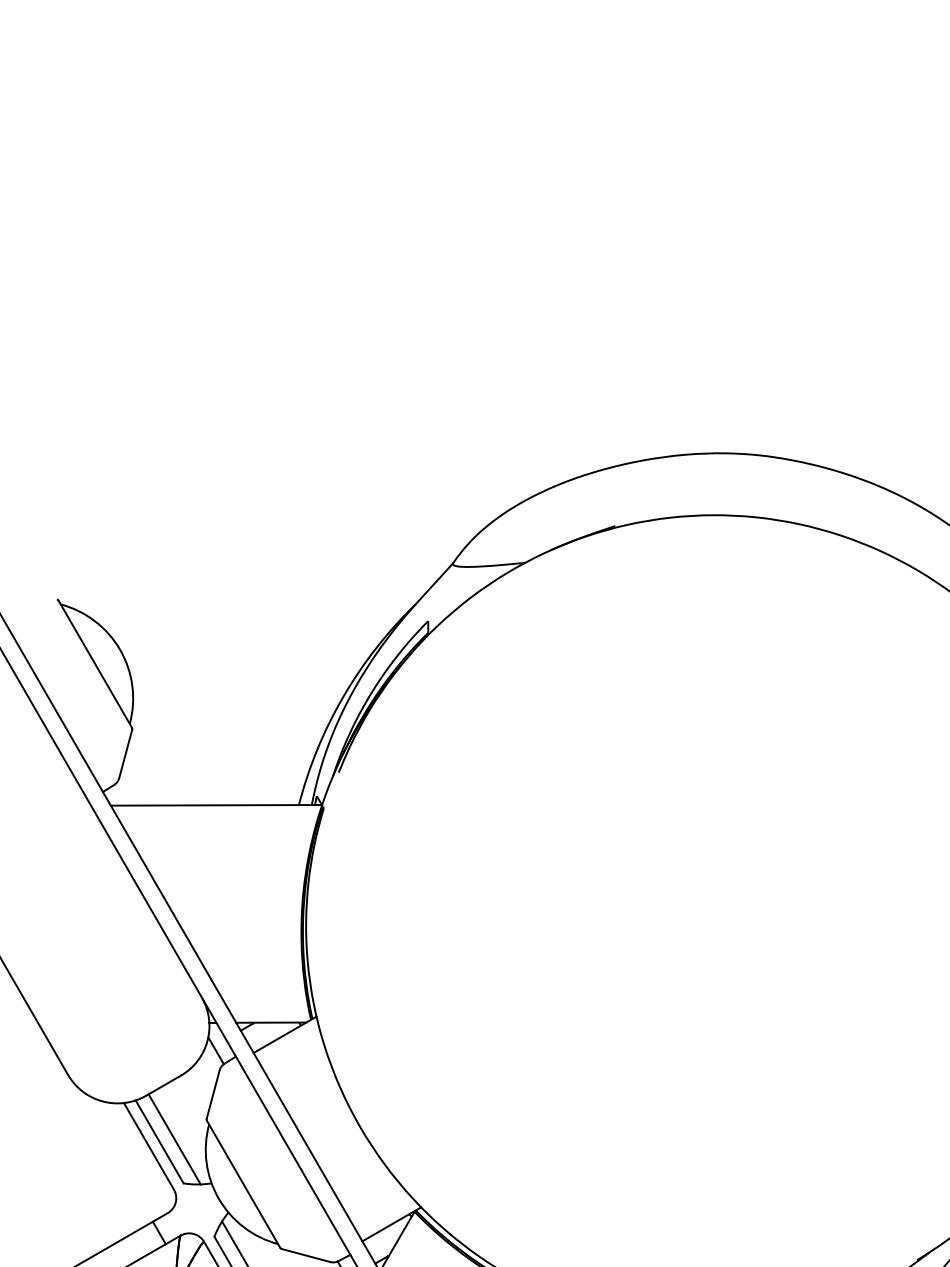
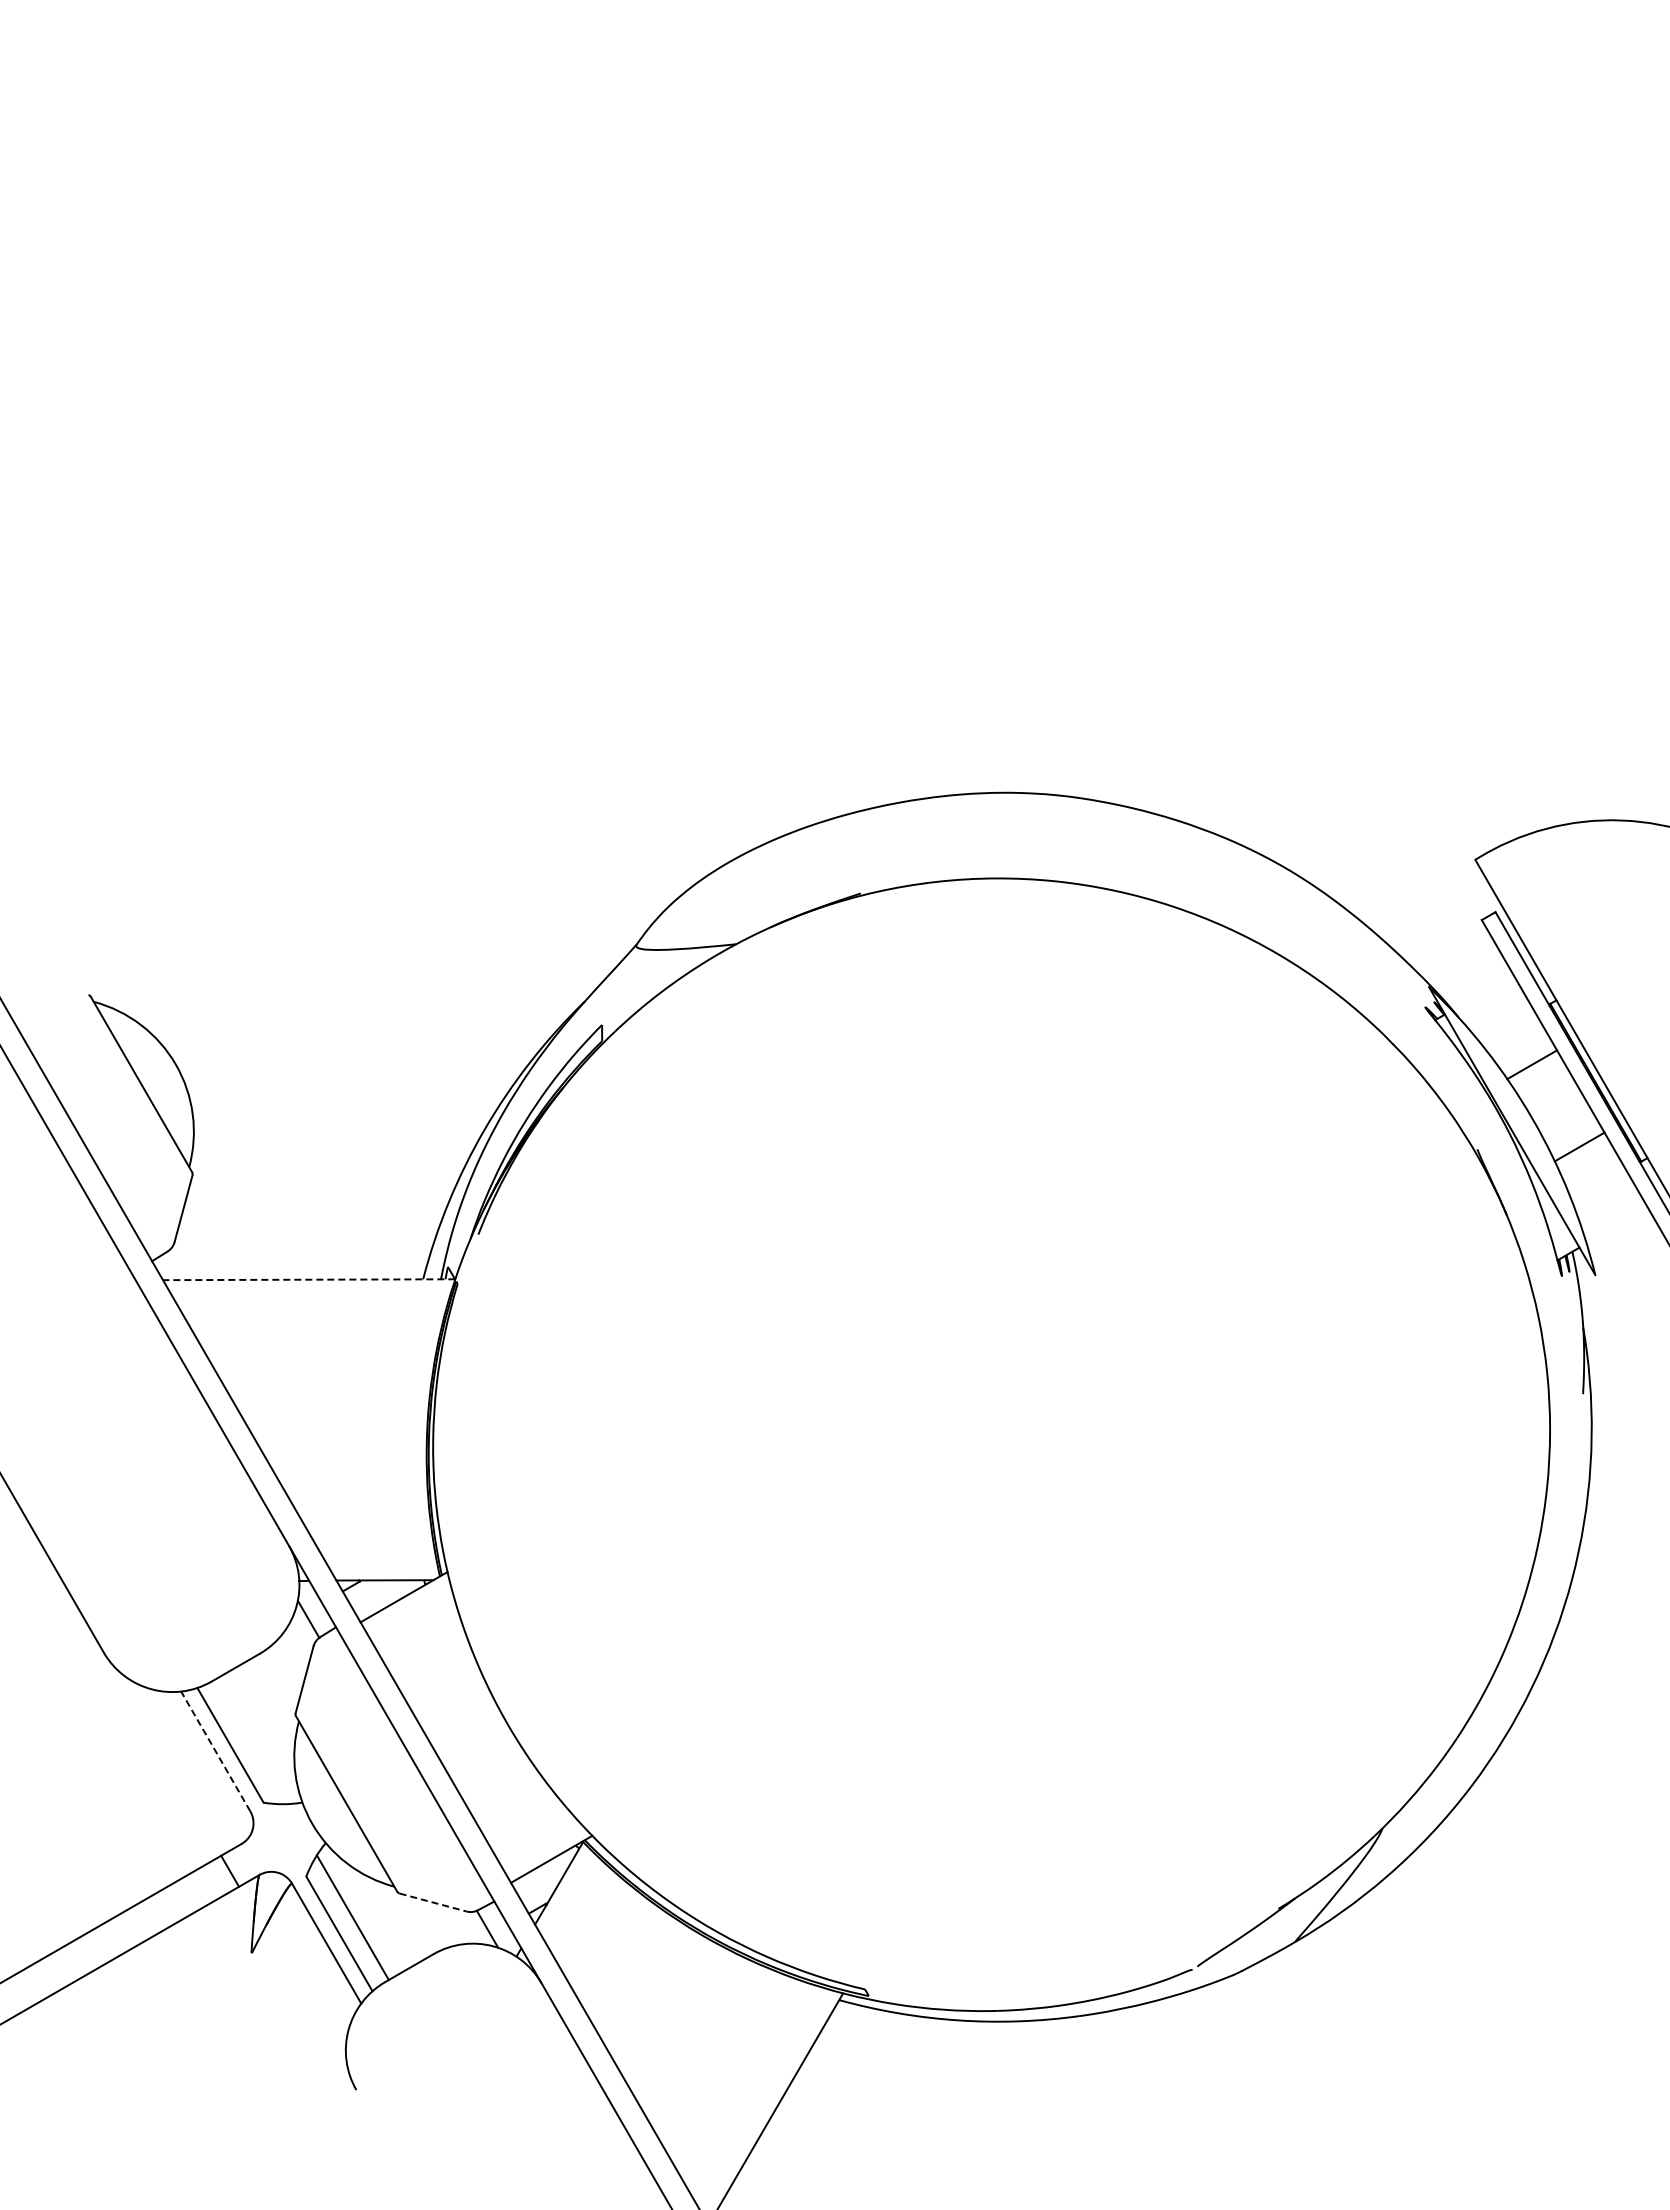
line: (216, 805) -> (309, 1279), solid -> dashed
line: (174, 1139) -> (251, 1741), removed
line: (148, 1146) -> (215, 1751), solid -> dashed
line: (306, 1255) -> (433, 1902), solid -> dashed

